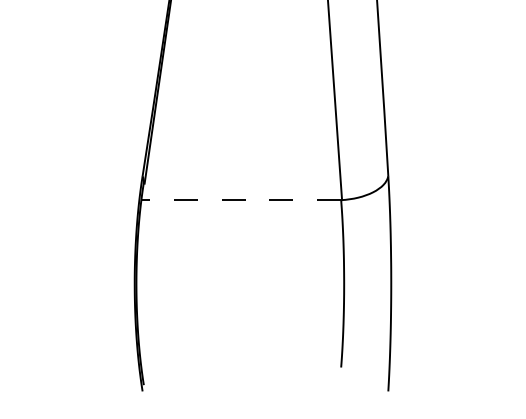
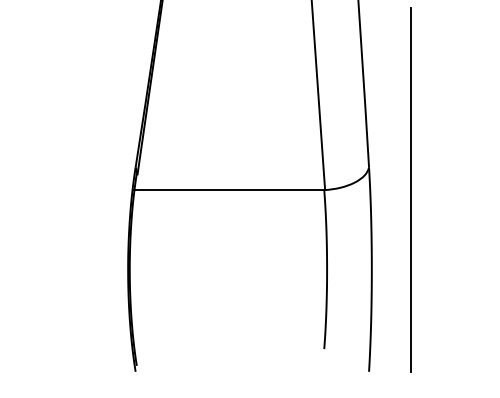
line: (433, 199) -> (411, 189), added
line: (241, 200) -> (229, 190), dashed -> solid

